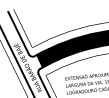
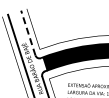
line: (18, 33) -> (28, 33), solid -> dashed

